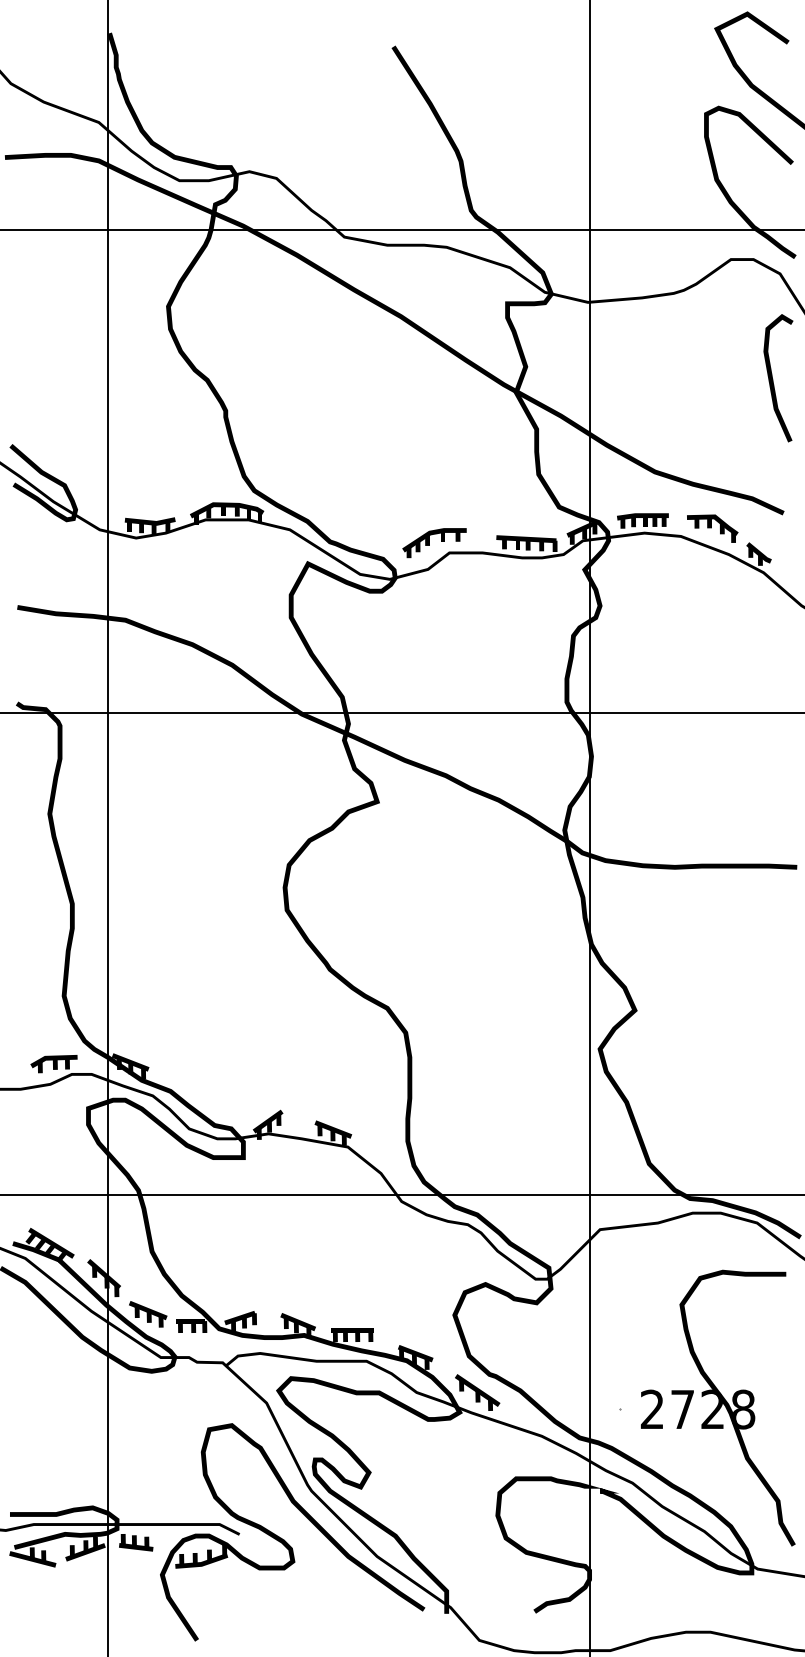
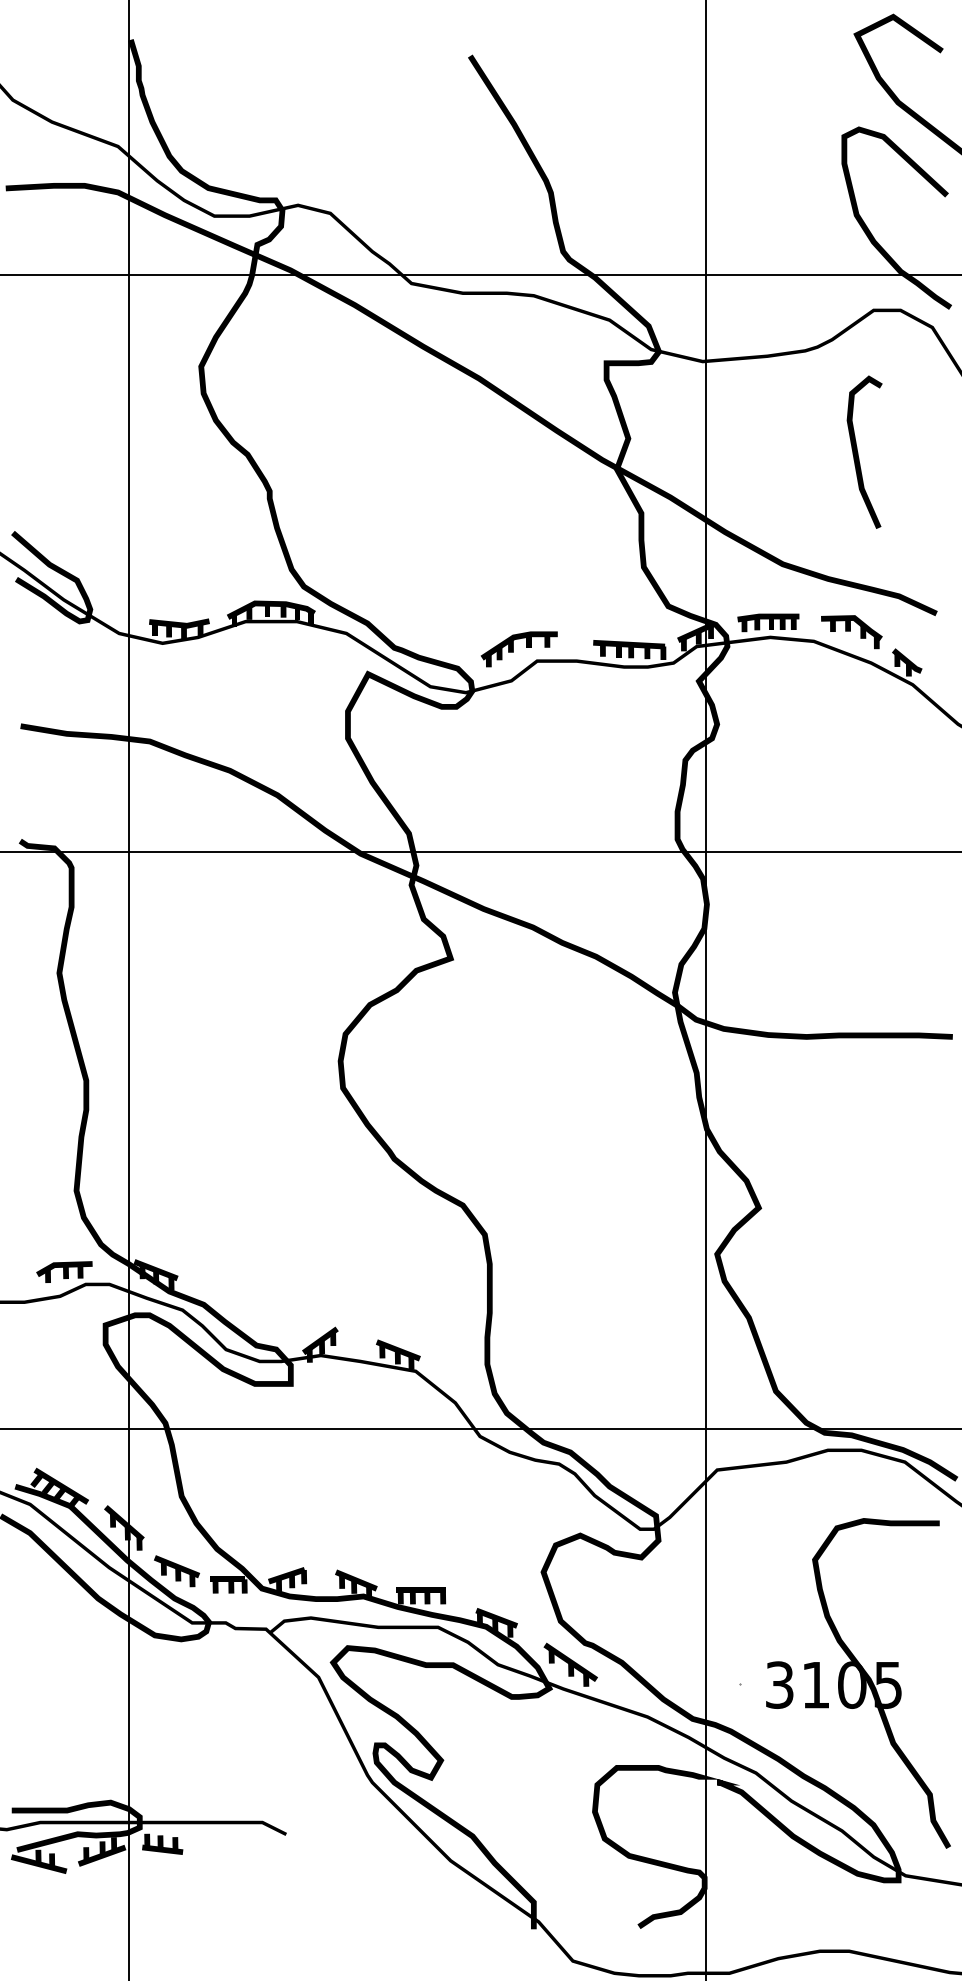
curve: (773, 379) -> (858, 453), moved
text: (697, 1409) -> (833, 1685), 2728 -> 3105
part: (284, 1539) -> (339, 1840), removed

